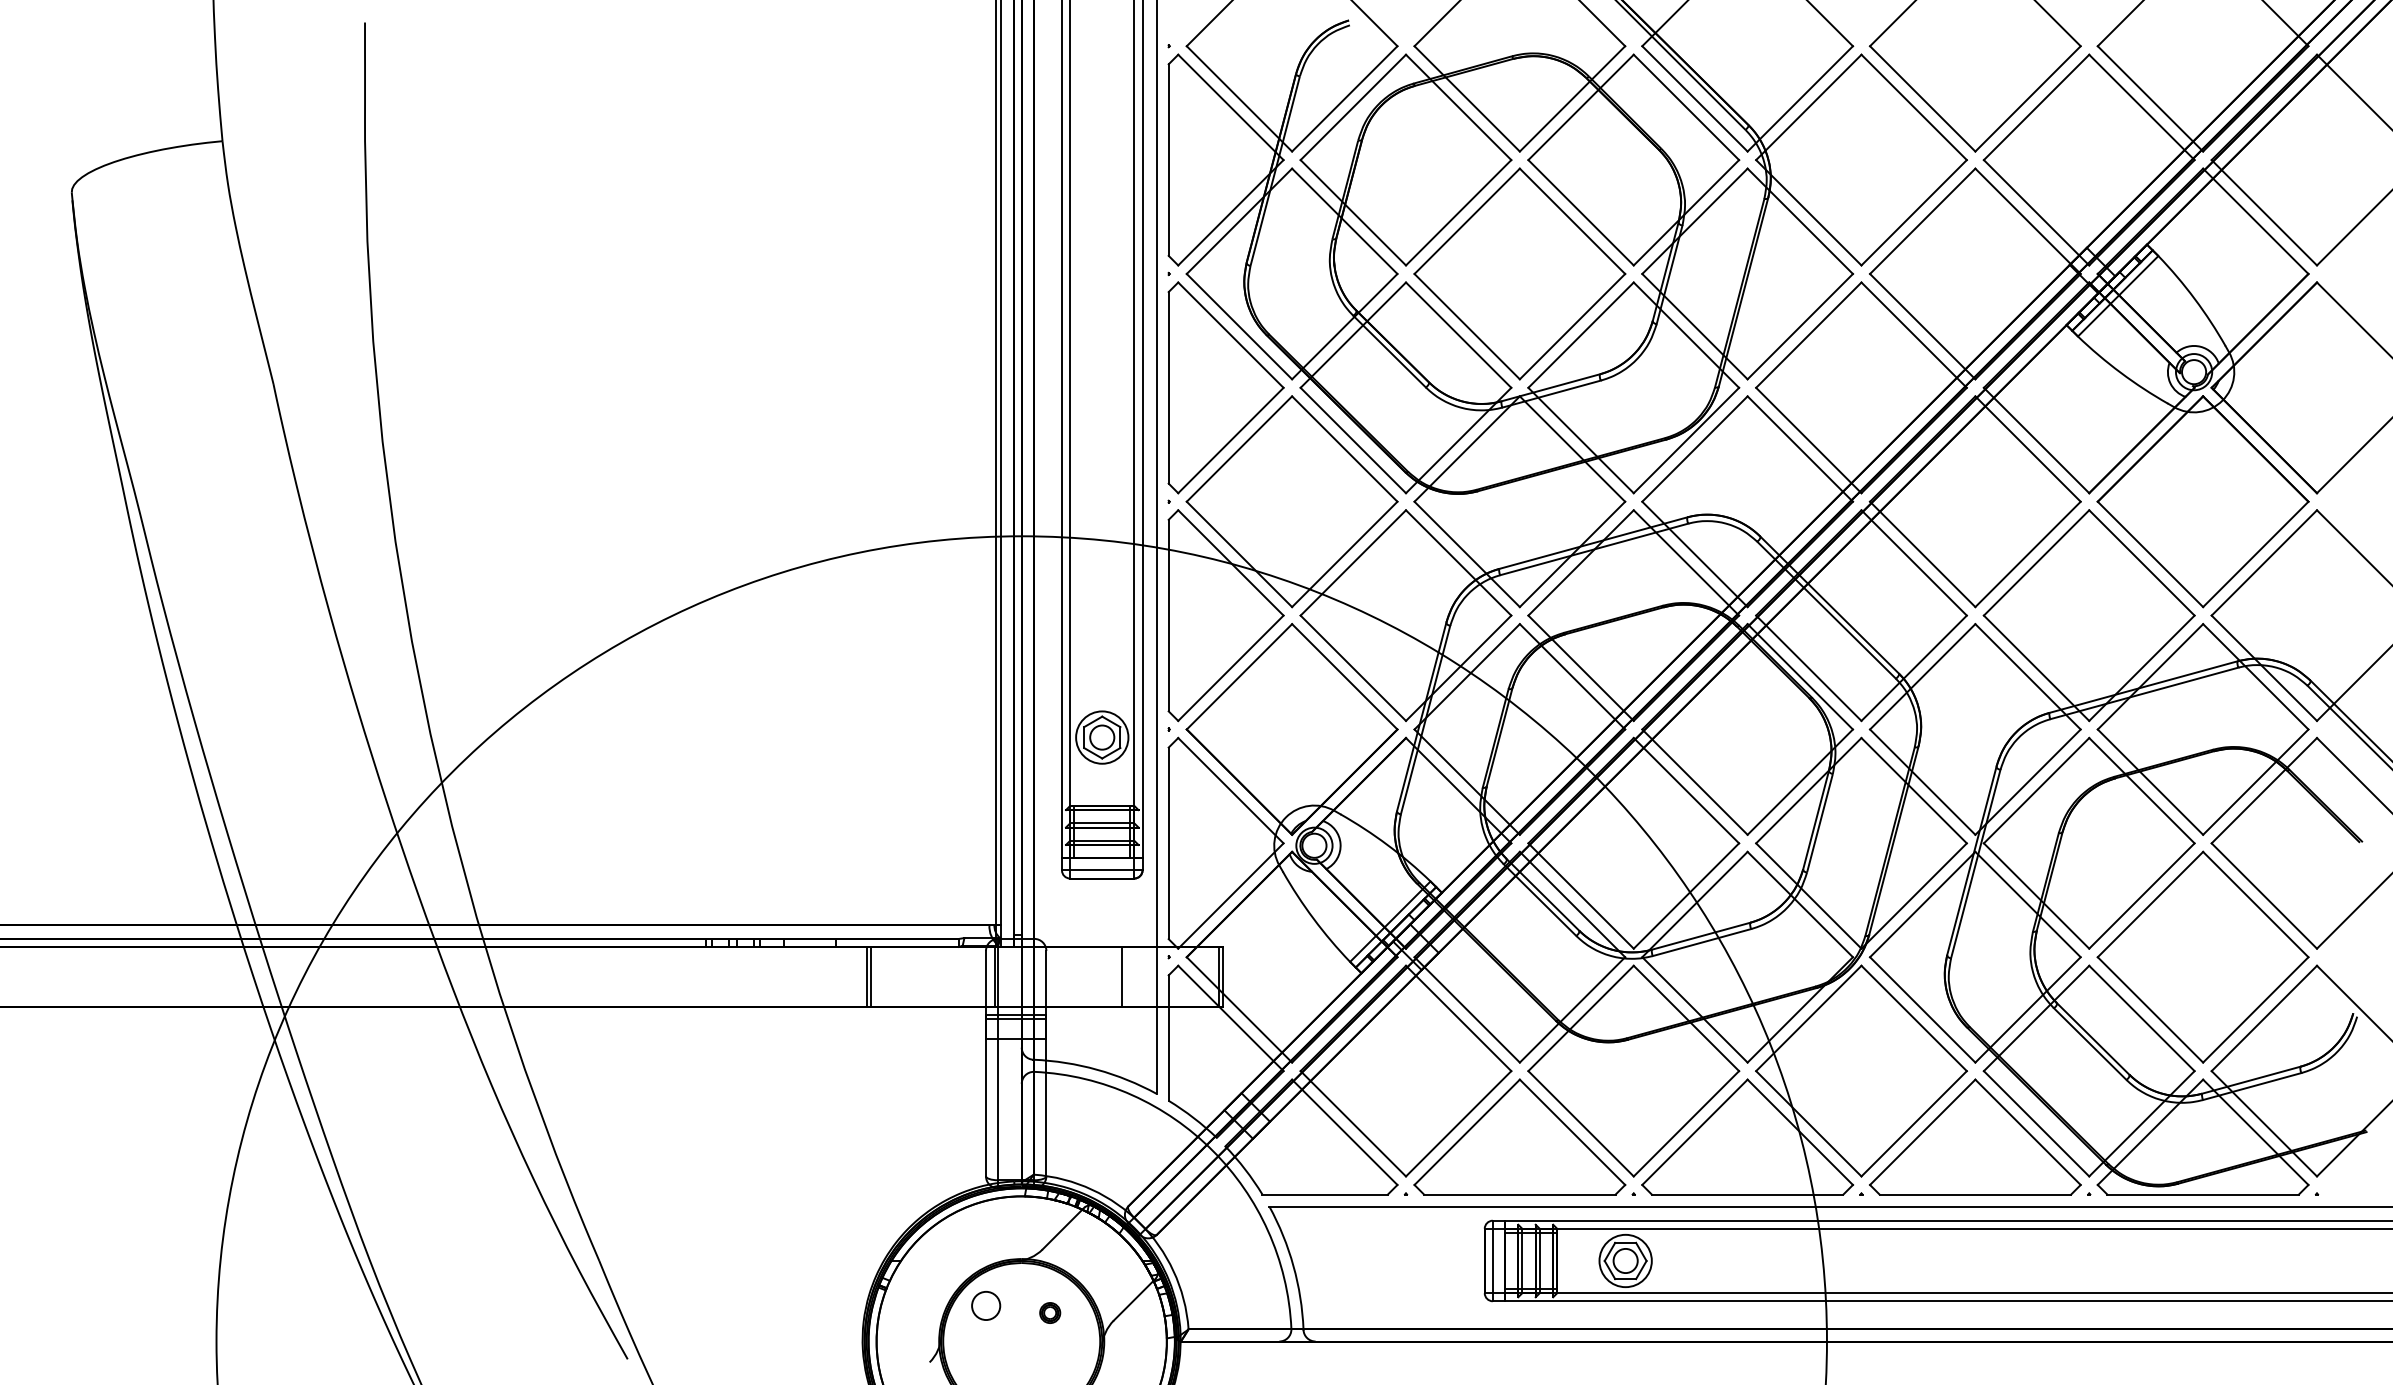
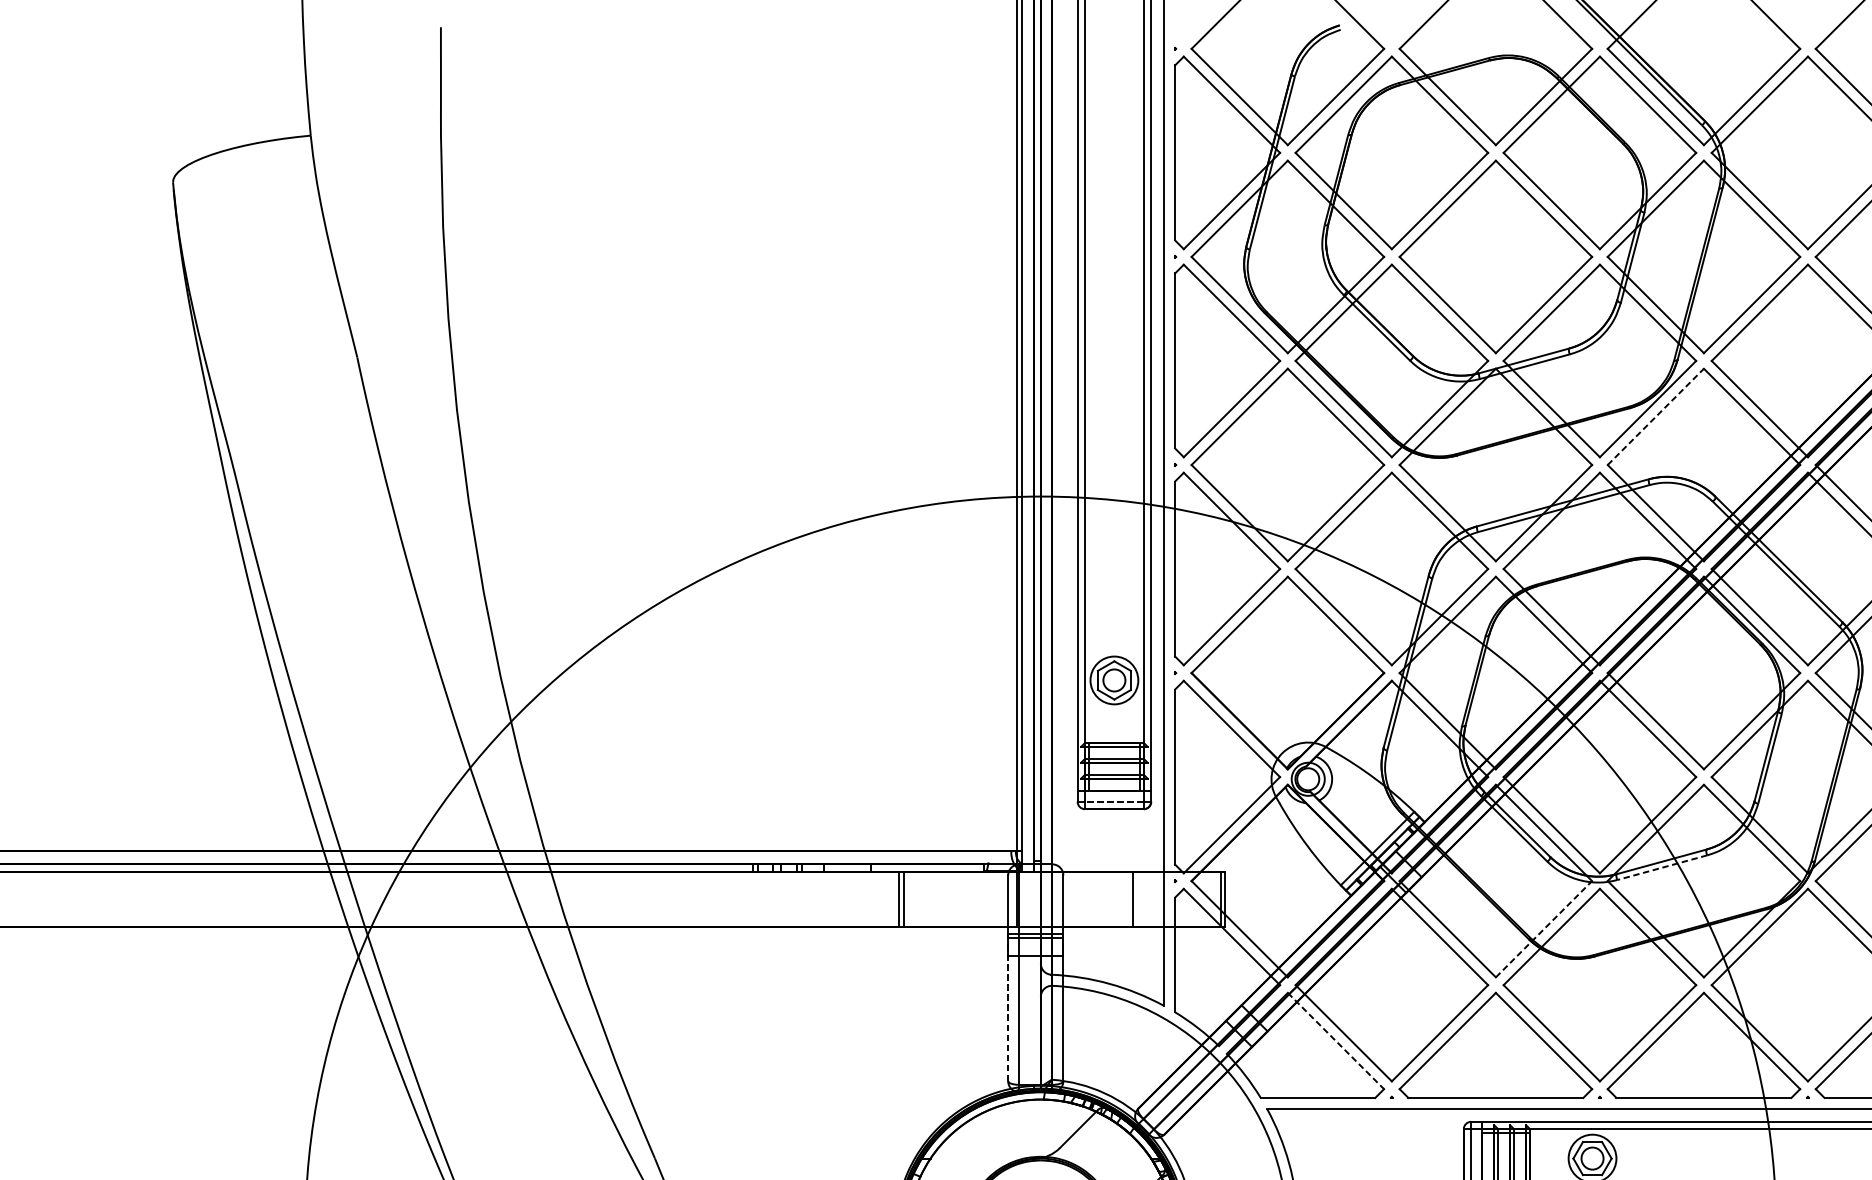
line: (1695, 448) -> (1656, 416), solid -> dashed
line: (1101, 870) -> (1113, 801), solid -> dashed
line: (1702, 942) -> (1662, 867), solid -> dashed
line: (1572, 1009) -> (1543, 928), solid -> dashed
line: (986, 1097) -> (1008, 1009), solid -> dashed
line: (1345, 1132) -> (1336, 1041), solid -> dashed

